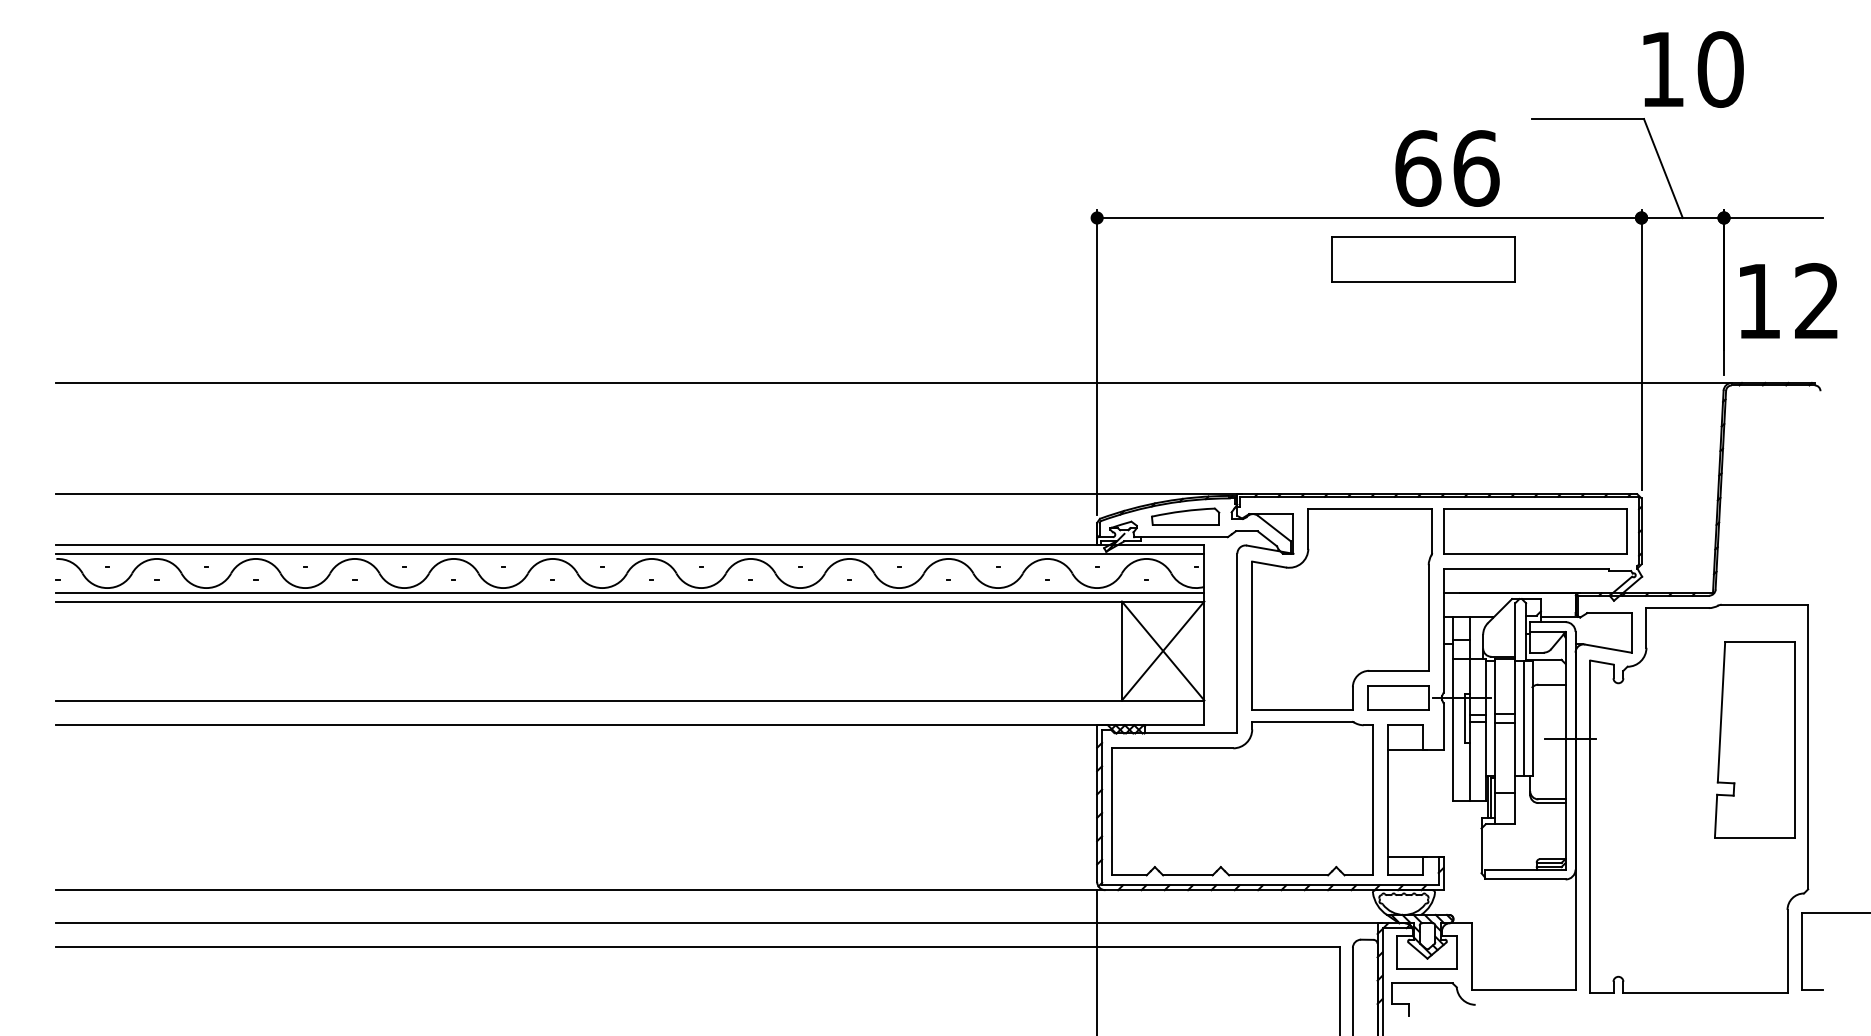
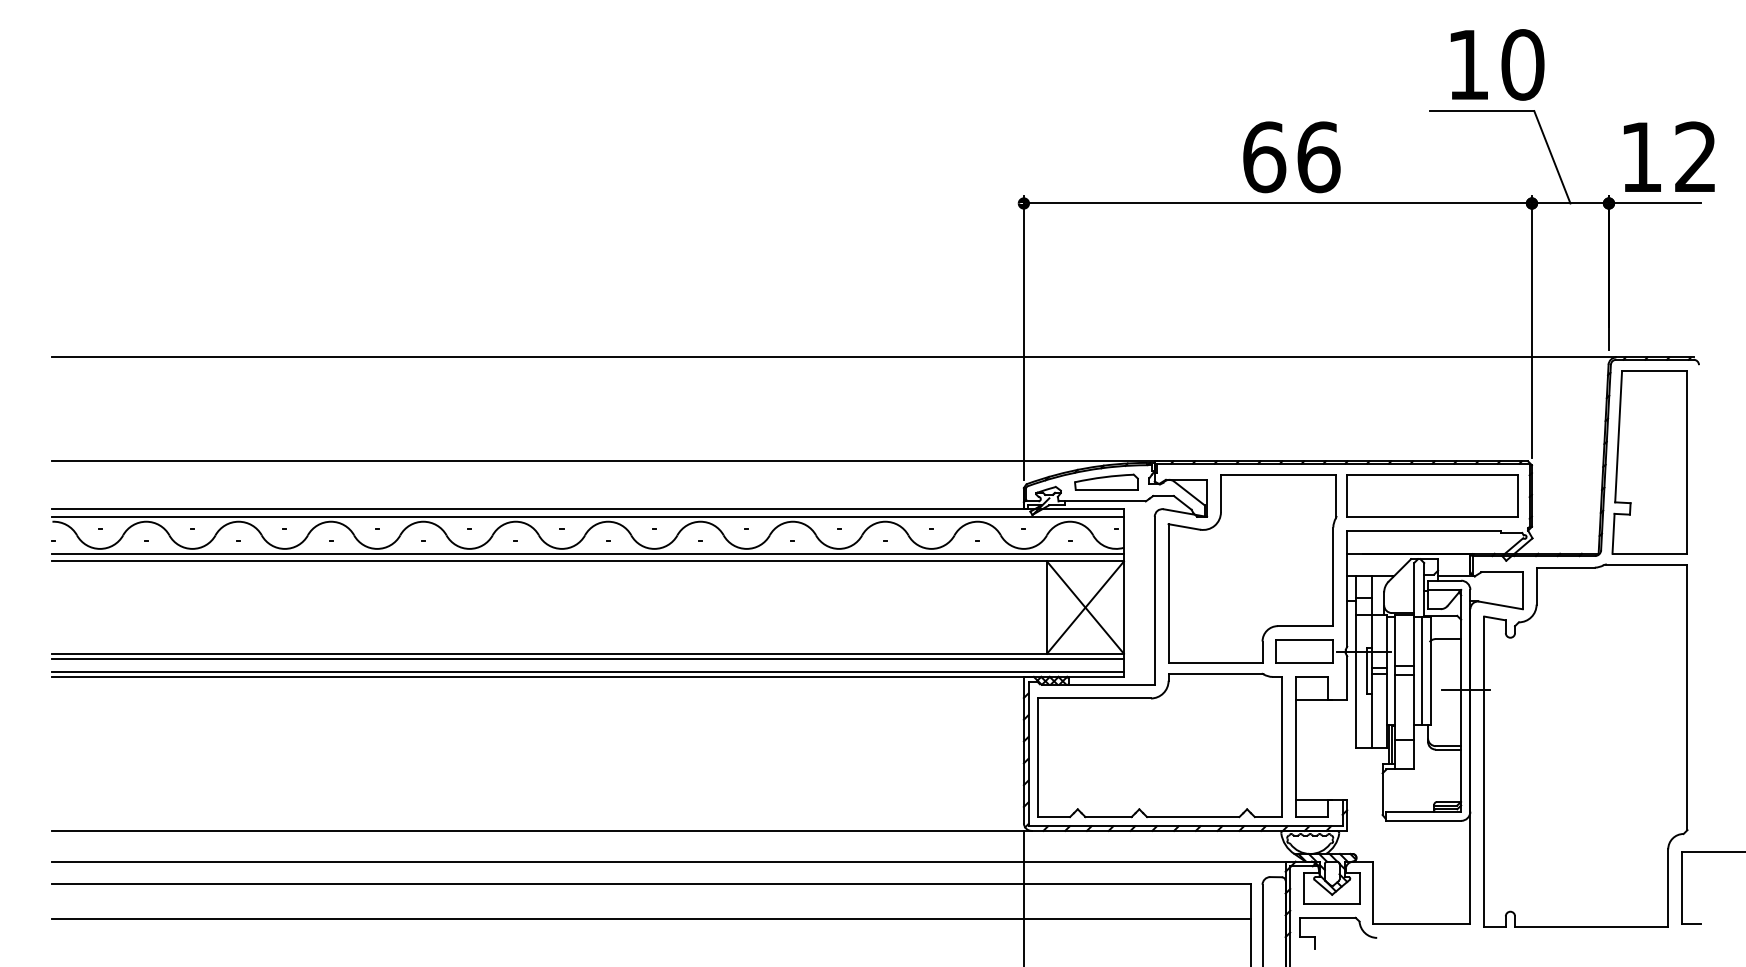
text: (1693, 69) -> (1497, 64), moved
text: (1447, 168) -> (1291, 157), moved
part: (1423, 258) -> (1328, 241), removed
text: (1788, 300) -> (1669, 156), moved
line: (629, 706) -> (587, 659), added
line: (629, 719) -> (587, 671), added
part: (1754, 739) -> (1649, 462), moved
line: (698, 985) -> (651, 919), added

